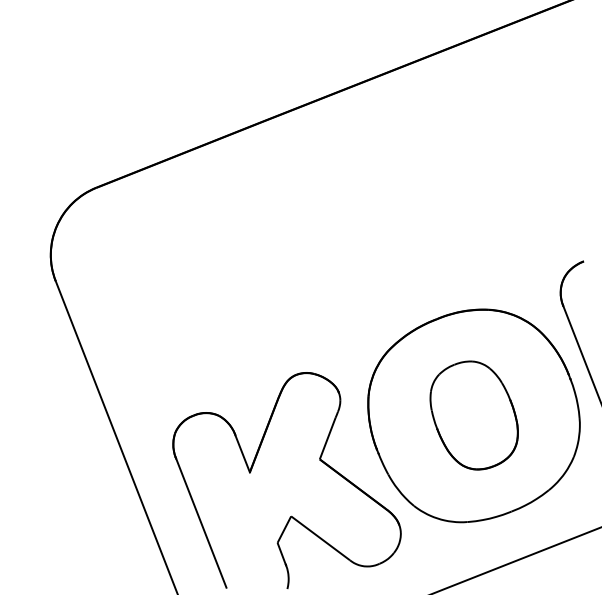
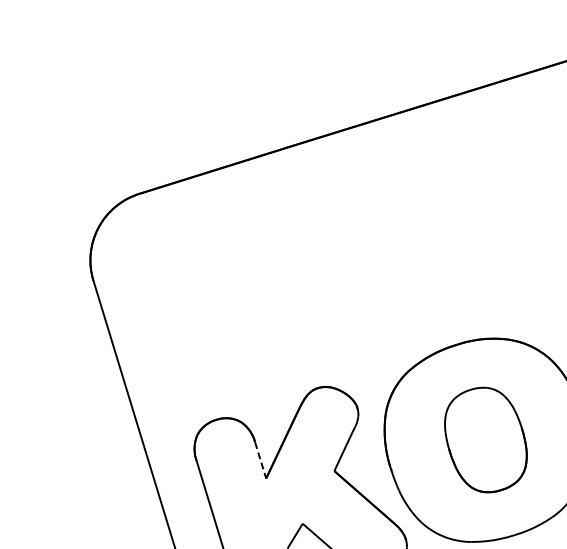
line: (242, 454) -> (260, 460), solid -> dashed

